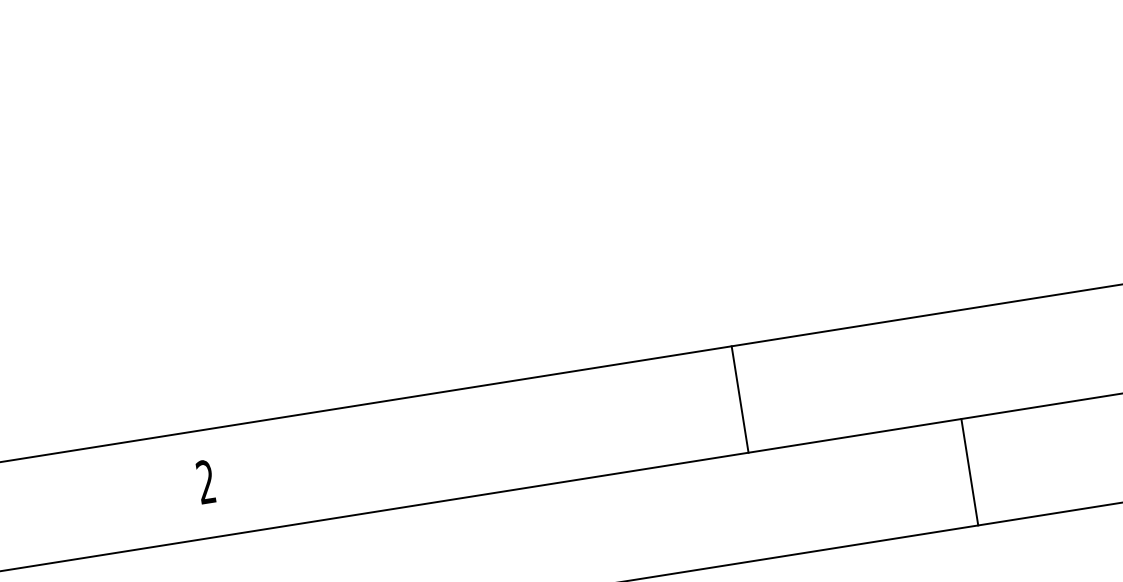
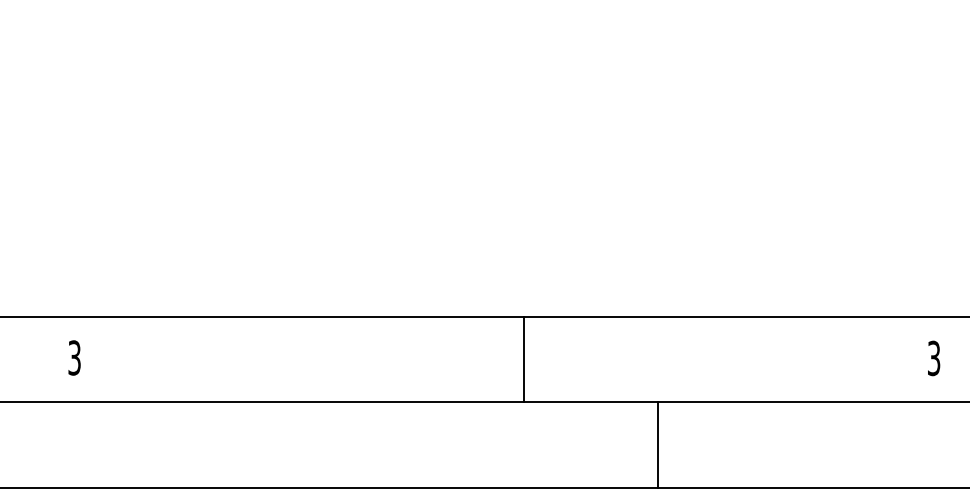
line: (739, 399) -> (523, 359), moved
line: (970, 472) -> (658, 445), moved
text: (205, 481) -> (74, 357), 2 -> 3

